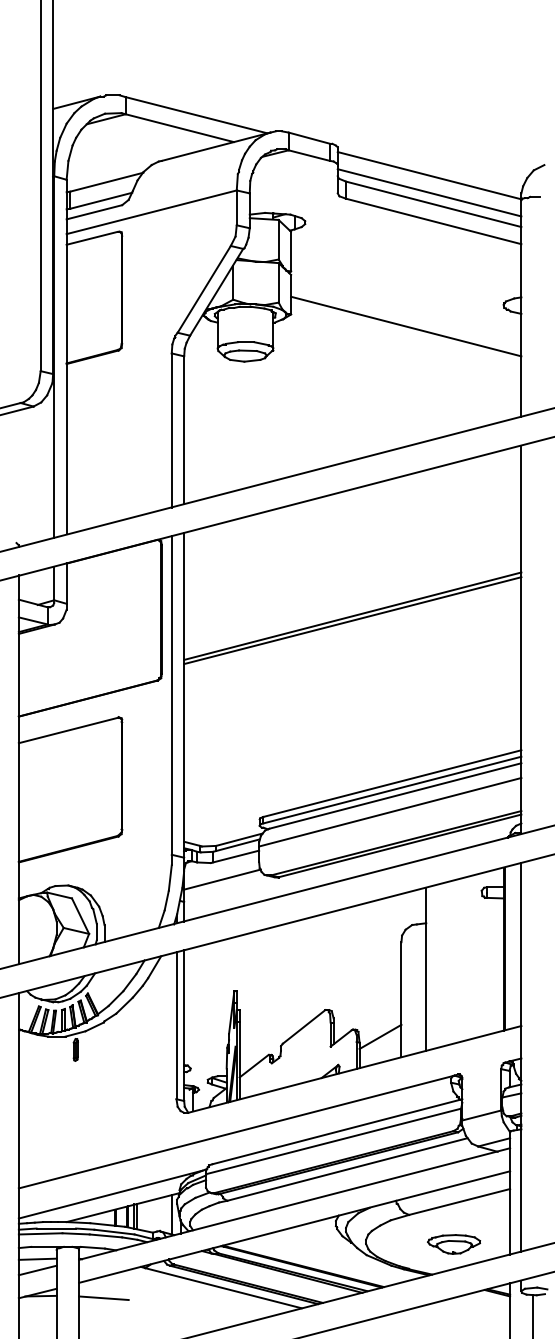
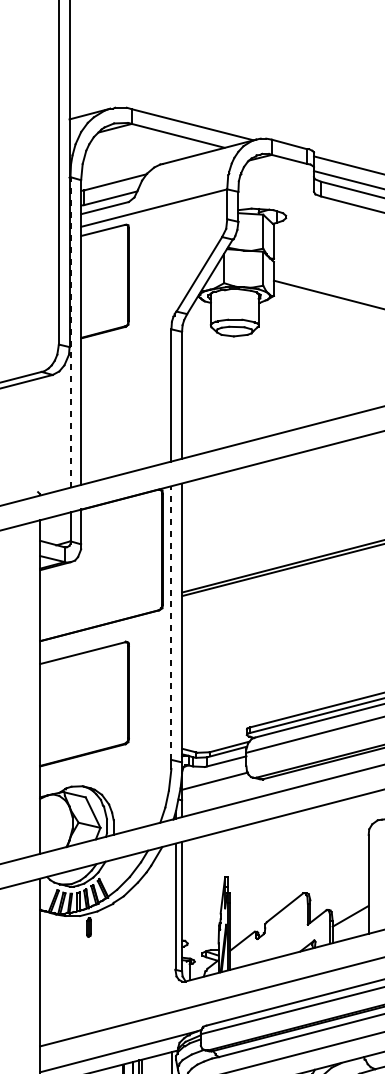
line: (54, 356) -> (70, 331), solid -> dashed
line: (171, 694) -> (171, 622), solid -> dashed

